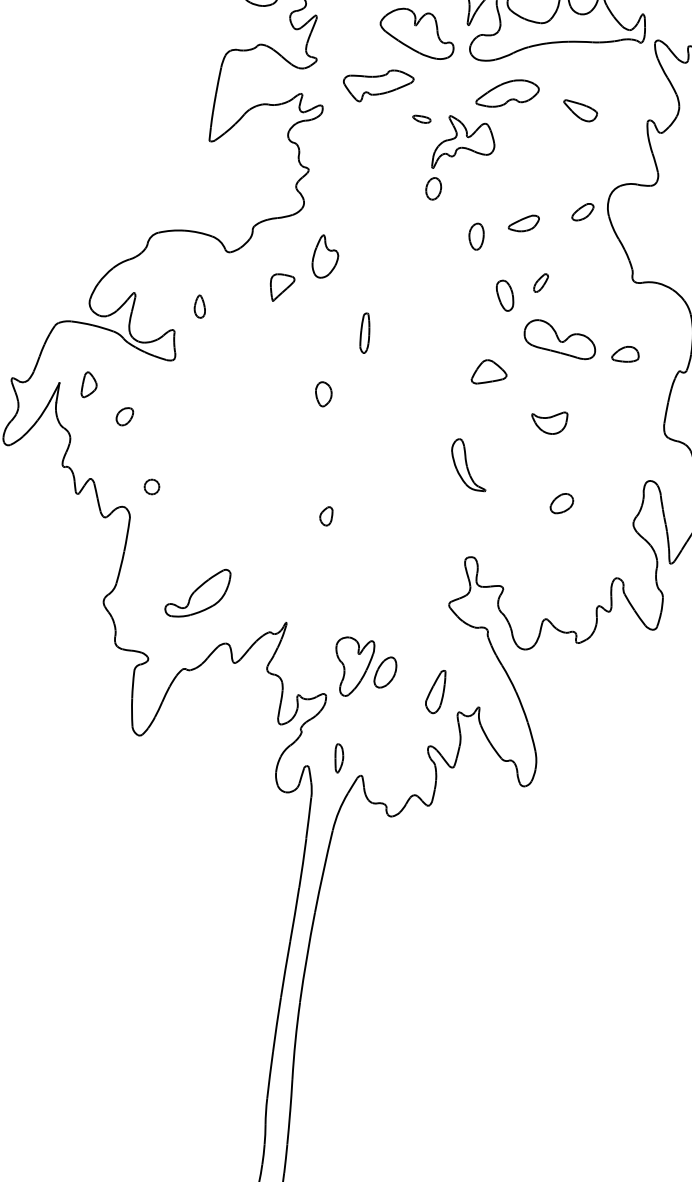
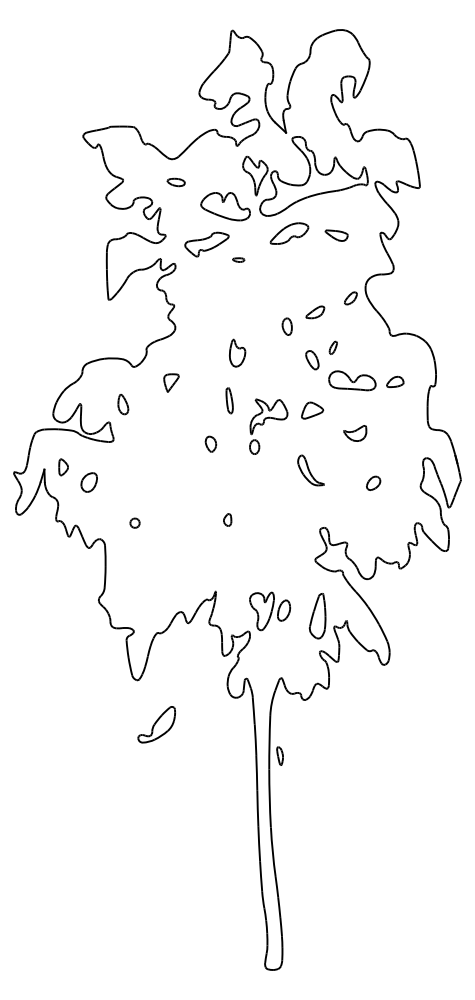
part: (461, 161) -> (268, 426), moved
part: (325, 256) -> (237, 352), moved
part: (199, 306) -> (122, 404), size x1.4
part: (124, 416) -> (89, 482), size x1.6
part: (151, 485) -> (134, 522), moved
part: (197, 592) -> (156, 724), moved
part: (435, 691) -> (317, 616), size x1.6
part: (337, 757) -> (279, 755), moved

